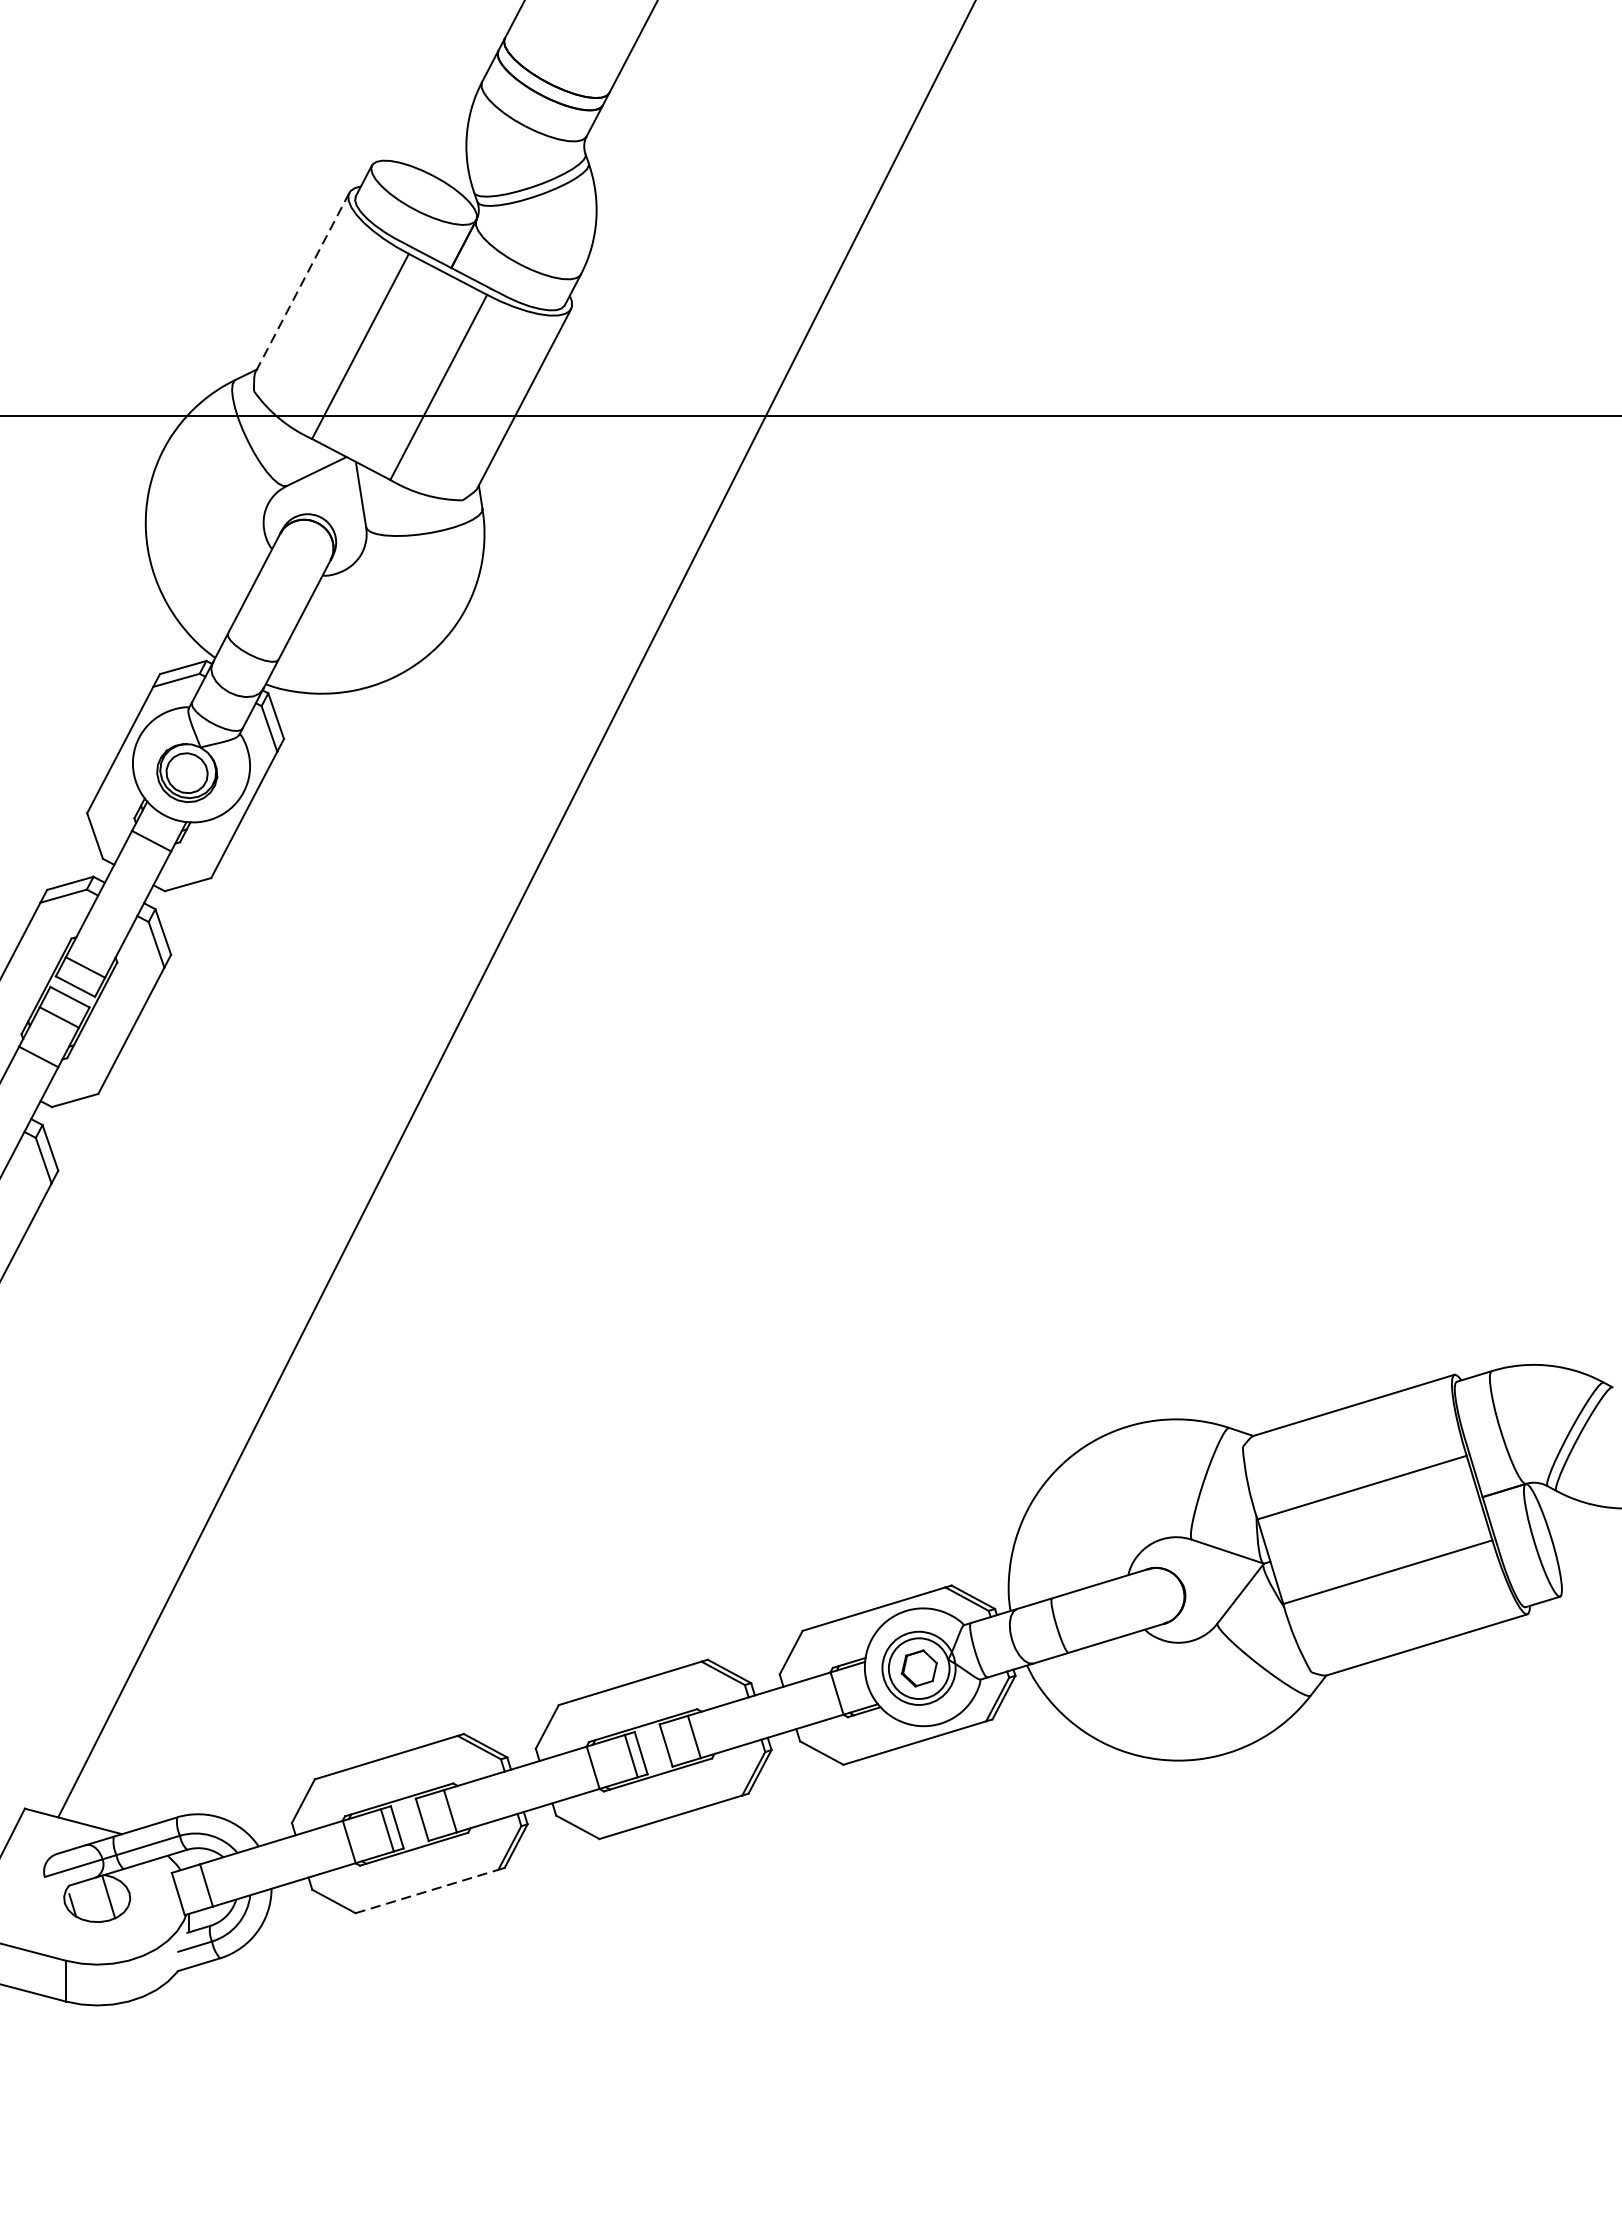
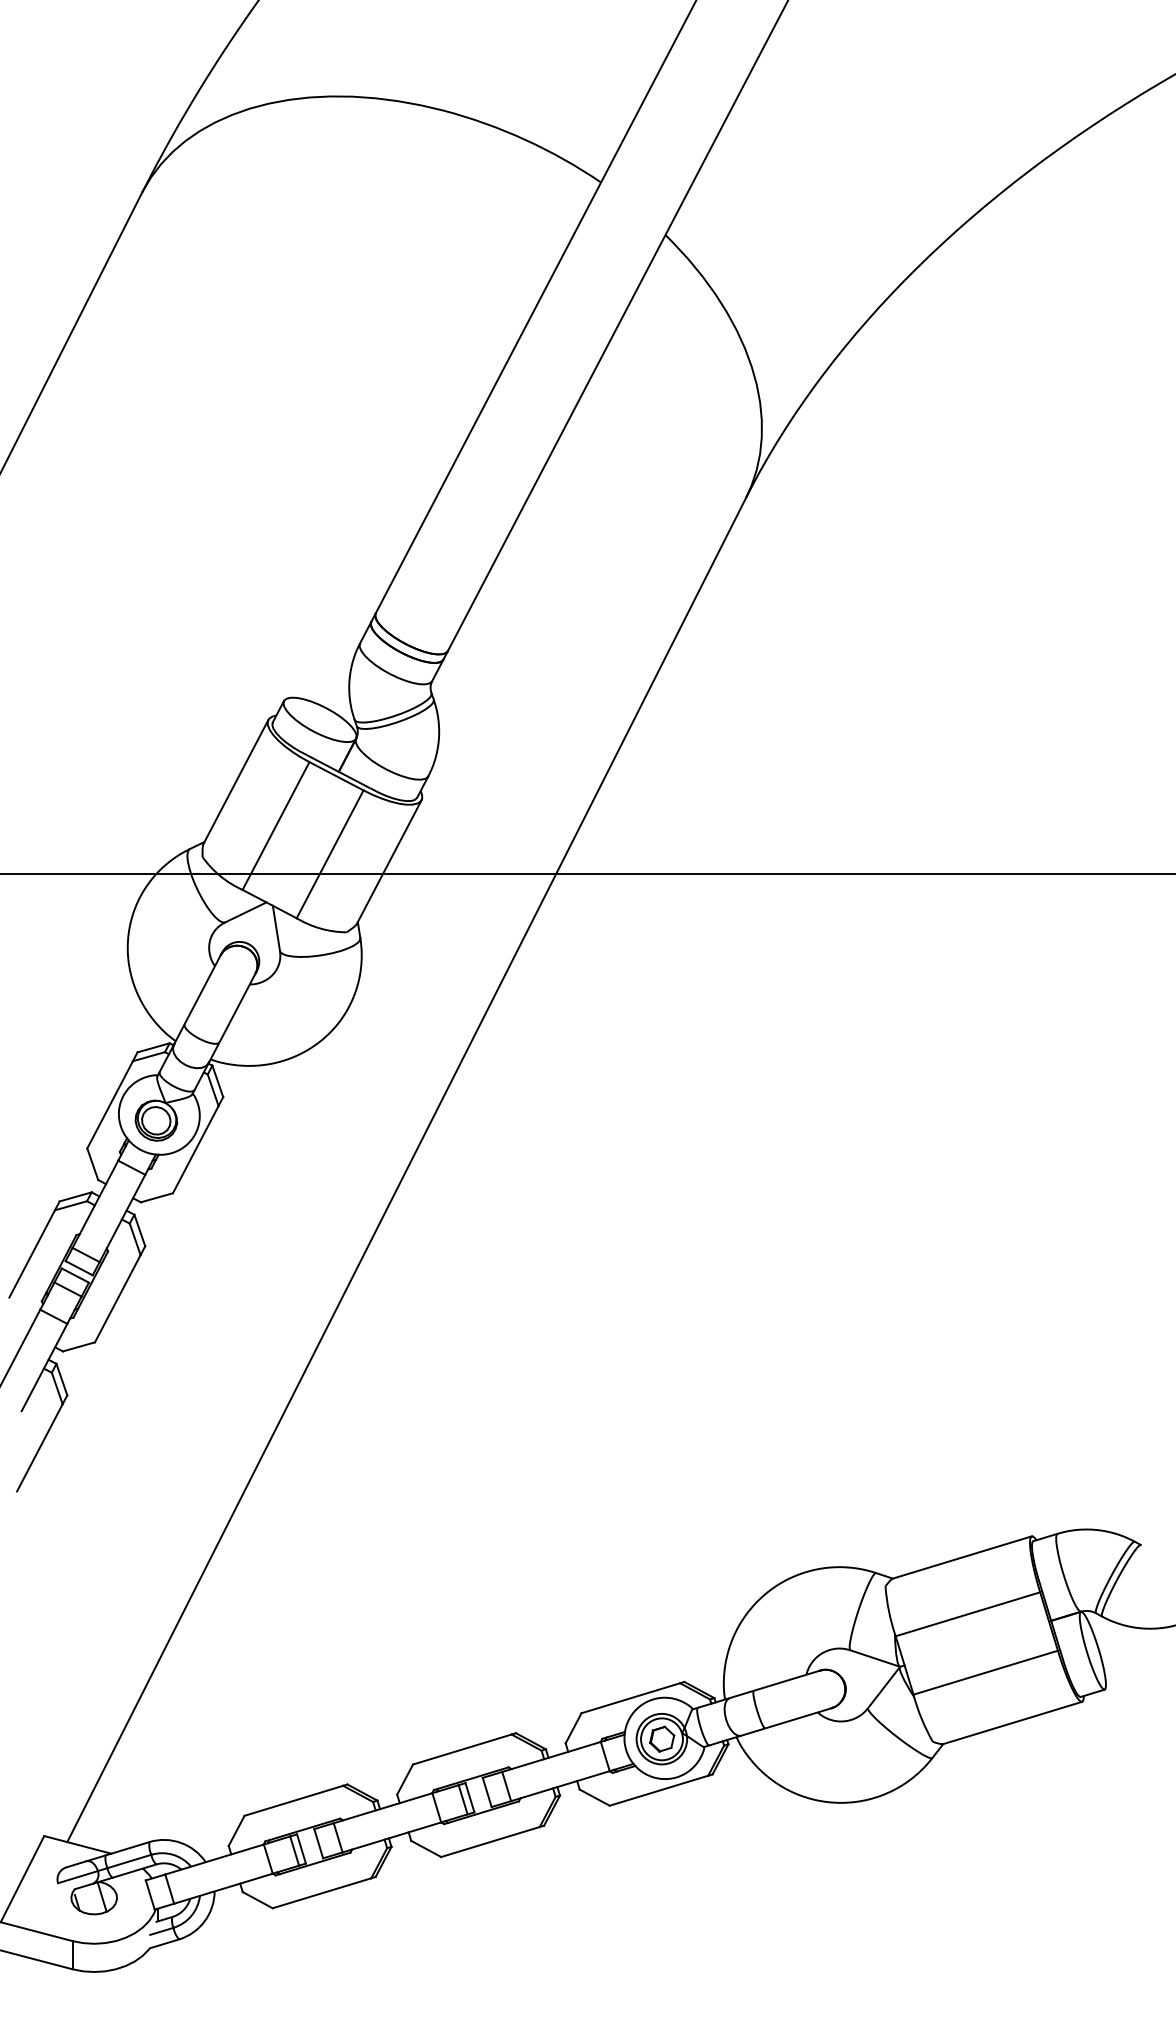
line: (303, 281) -> (236, 781), dashed -> solid
line: (427, 1891) -> (322, 1893), dashed -> solid

